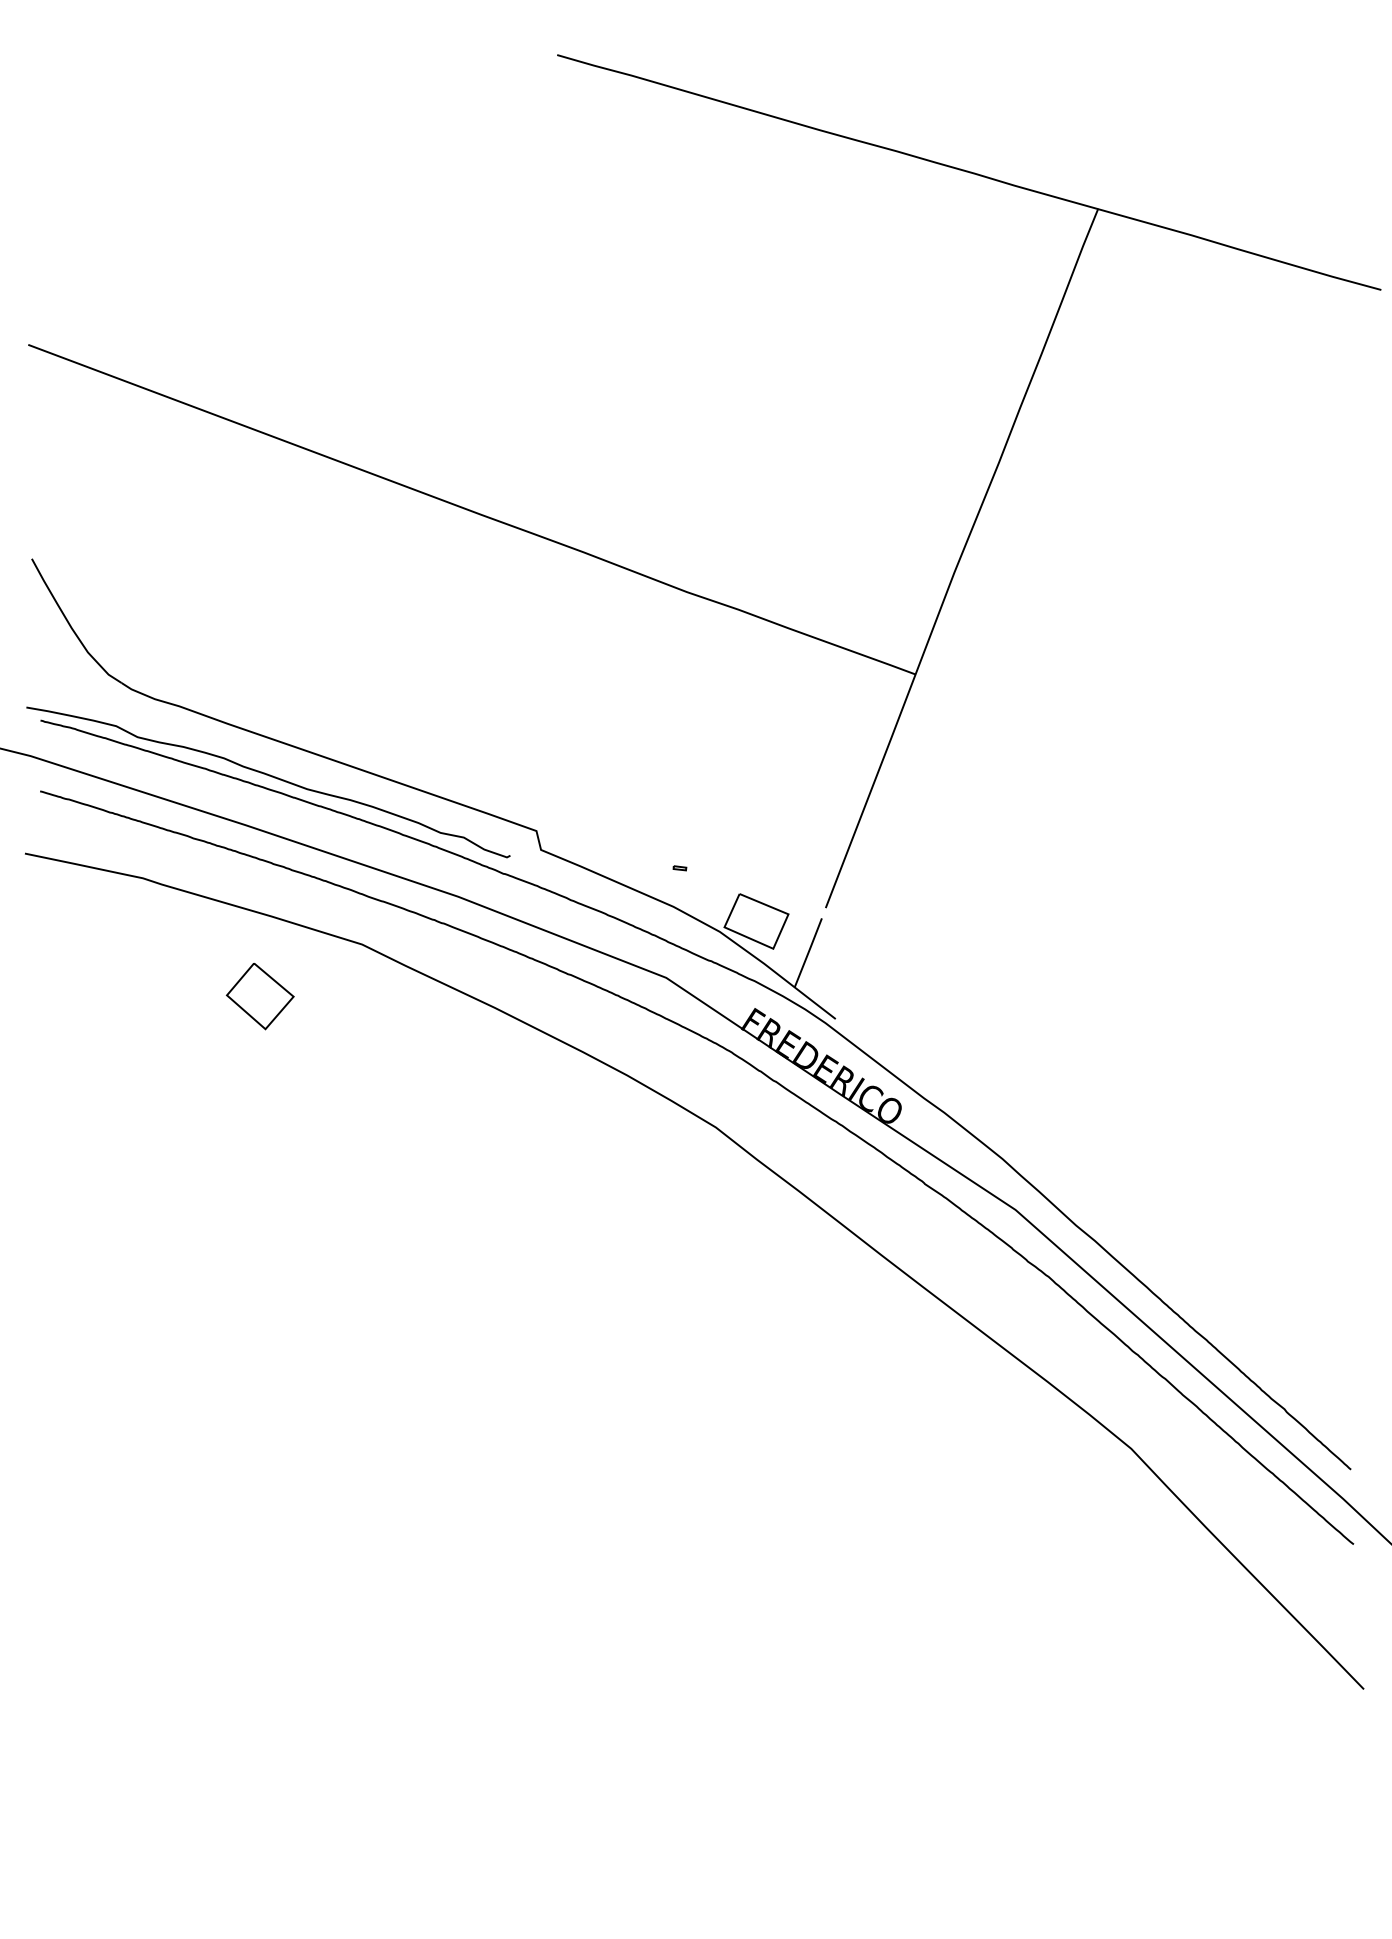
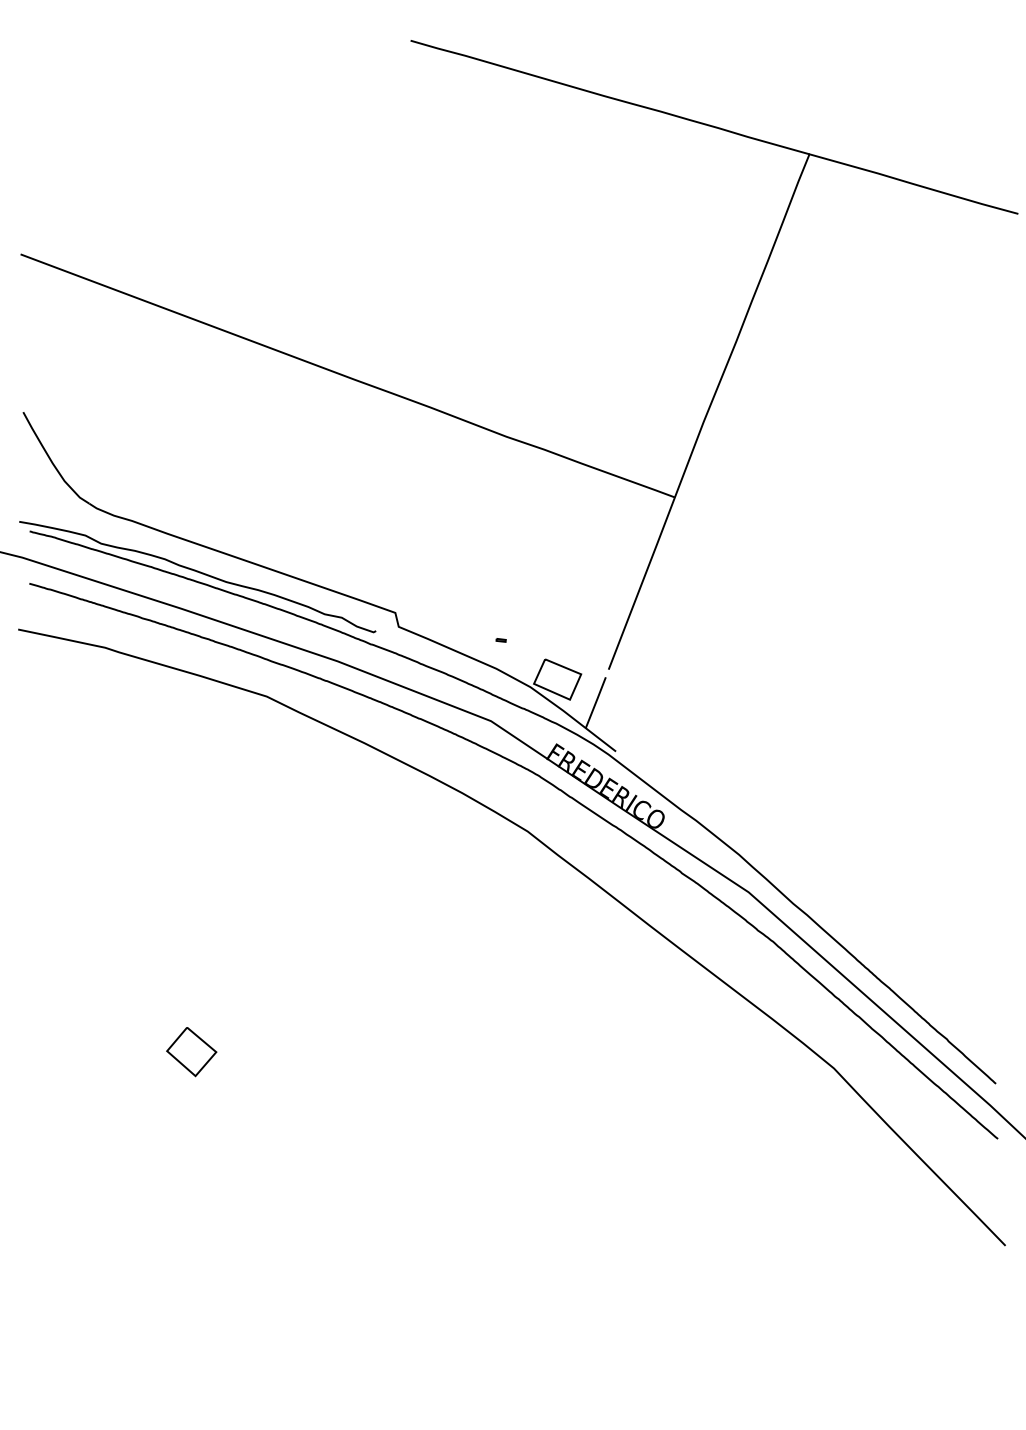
part: (259, 996) -> (191, 1051), moved

